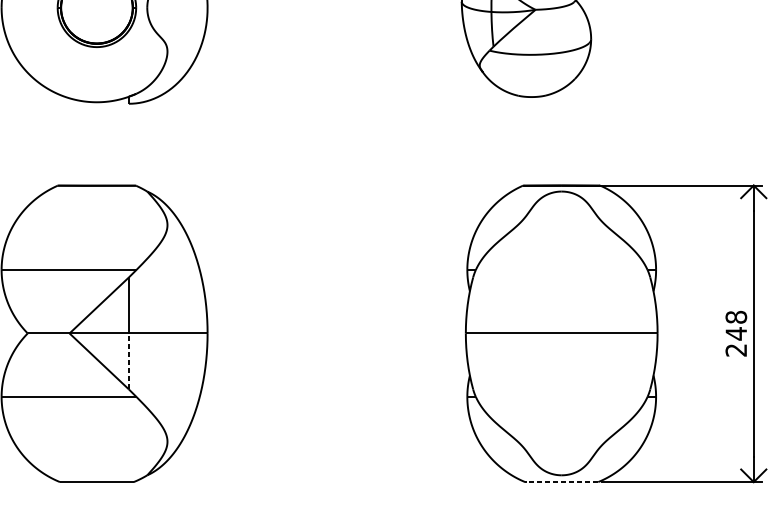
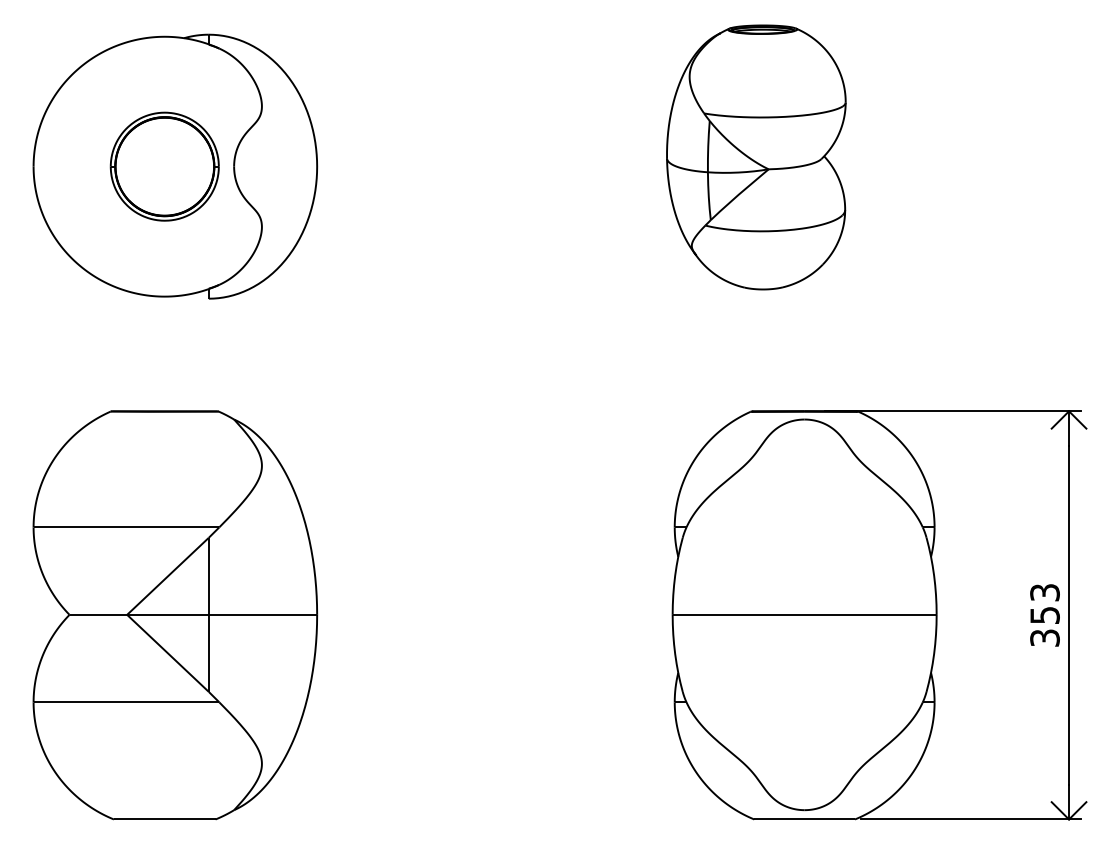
text: (735, 333) -> (1044, 614), 248 -> 353
line: (128, 361) -> (208, 653), dashed -> solid
line: (563, 482) -> (806, 819), dashed -> solid

